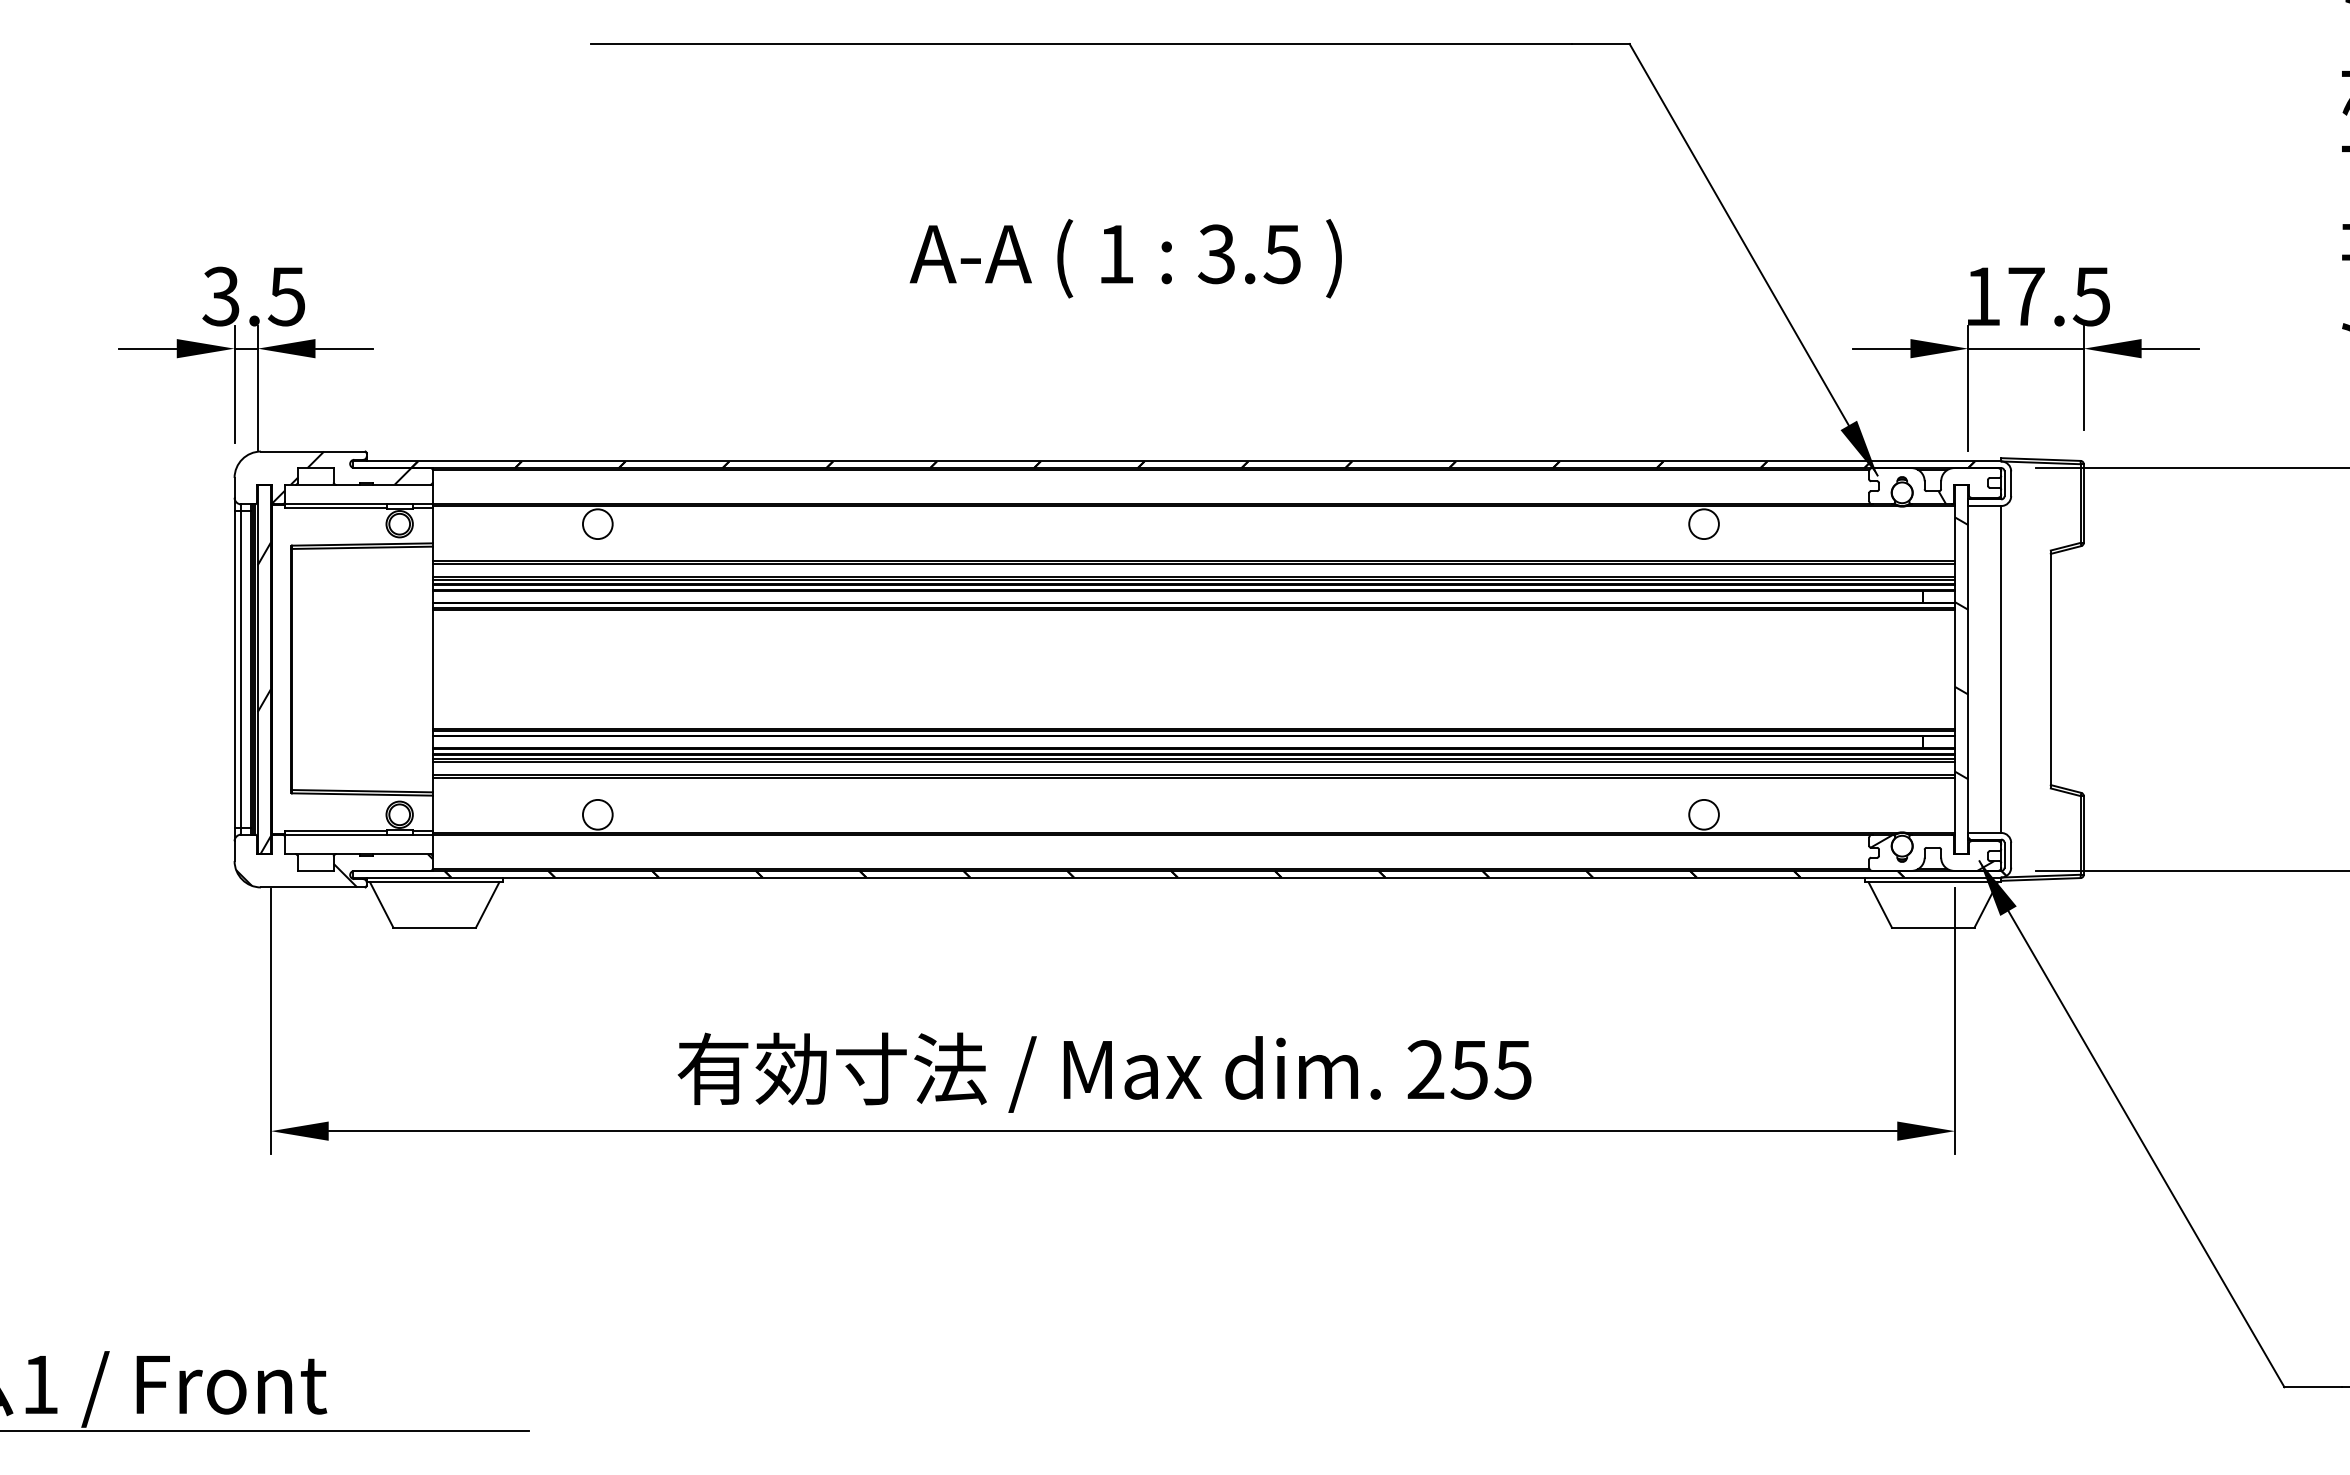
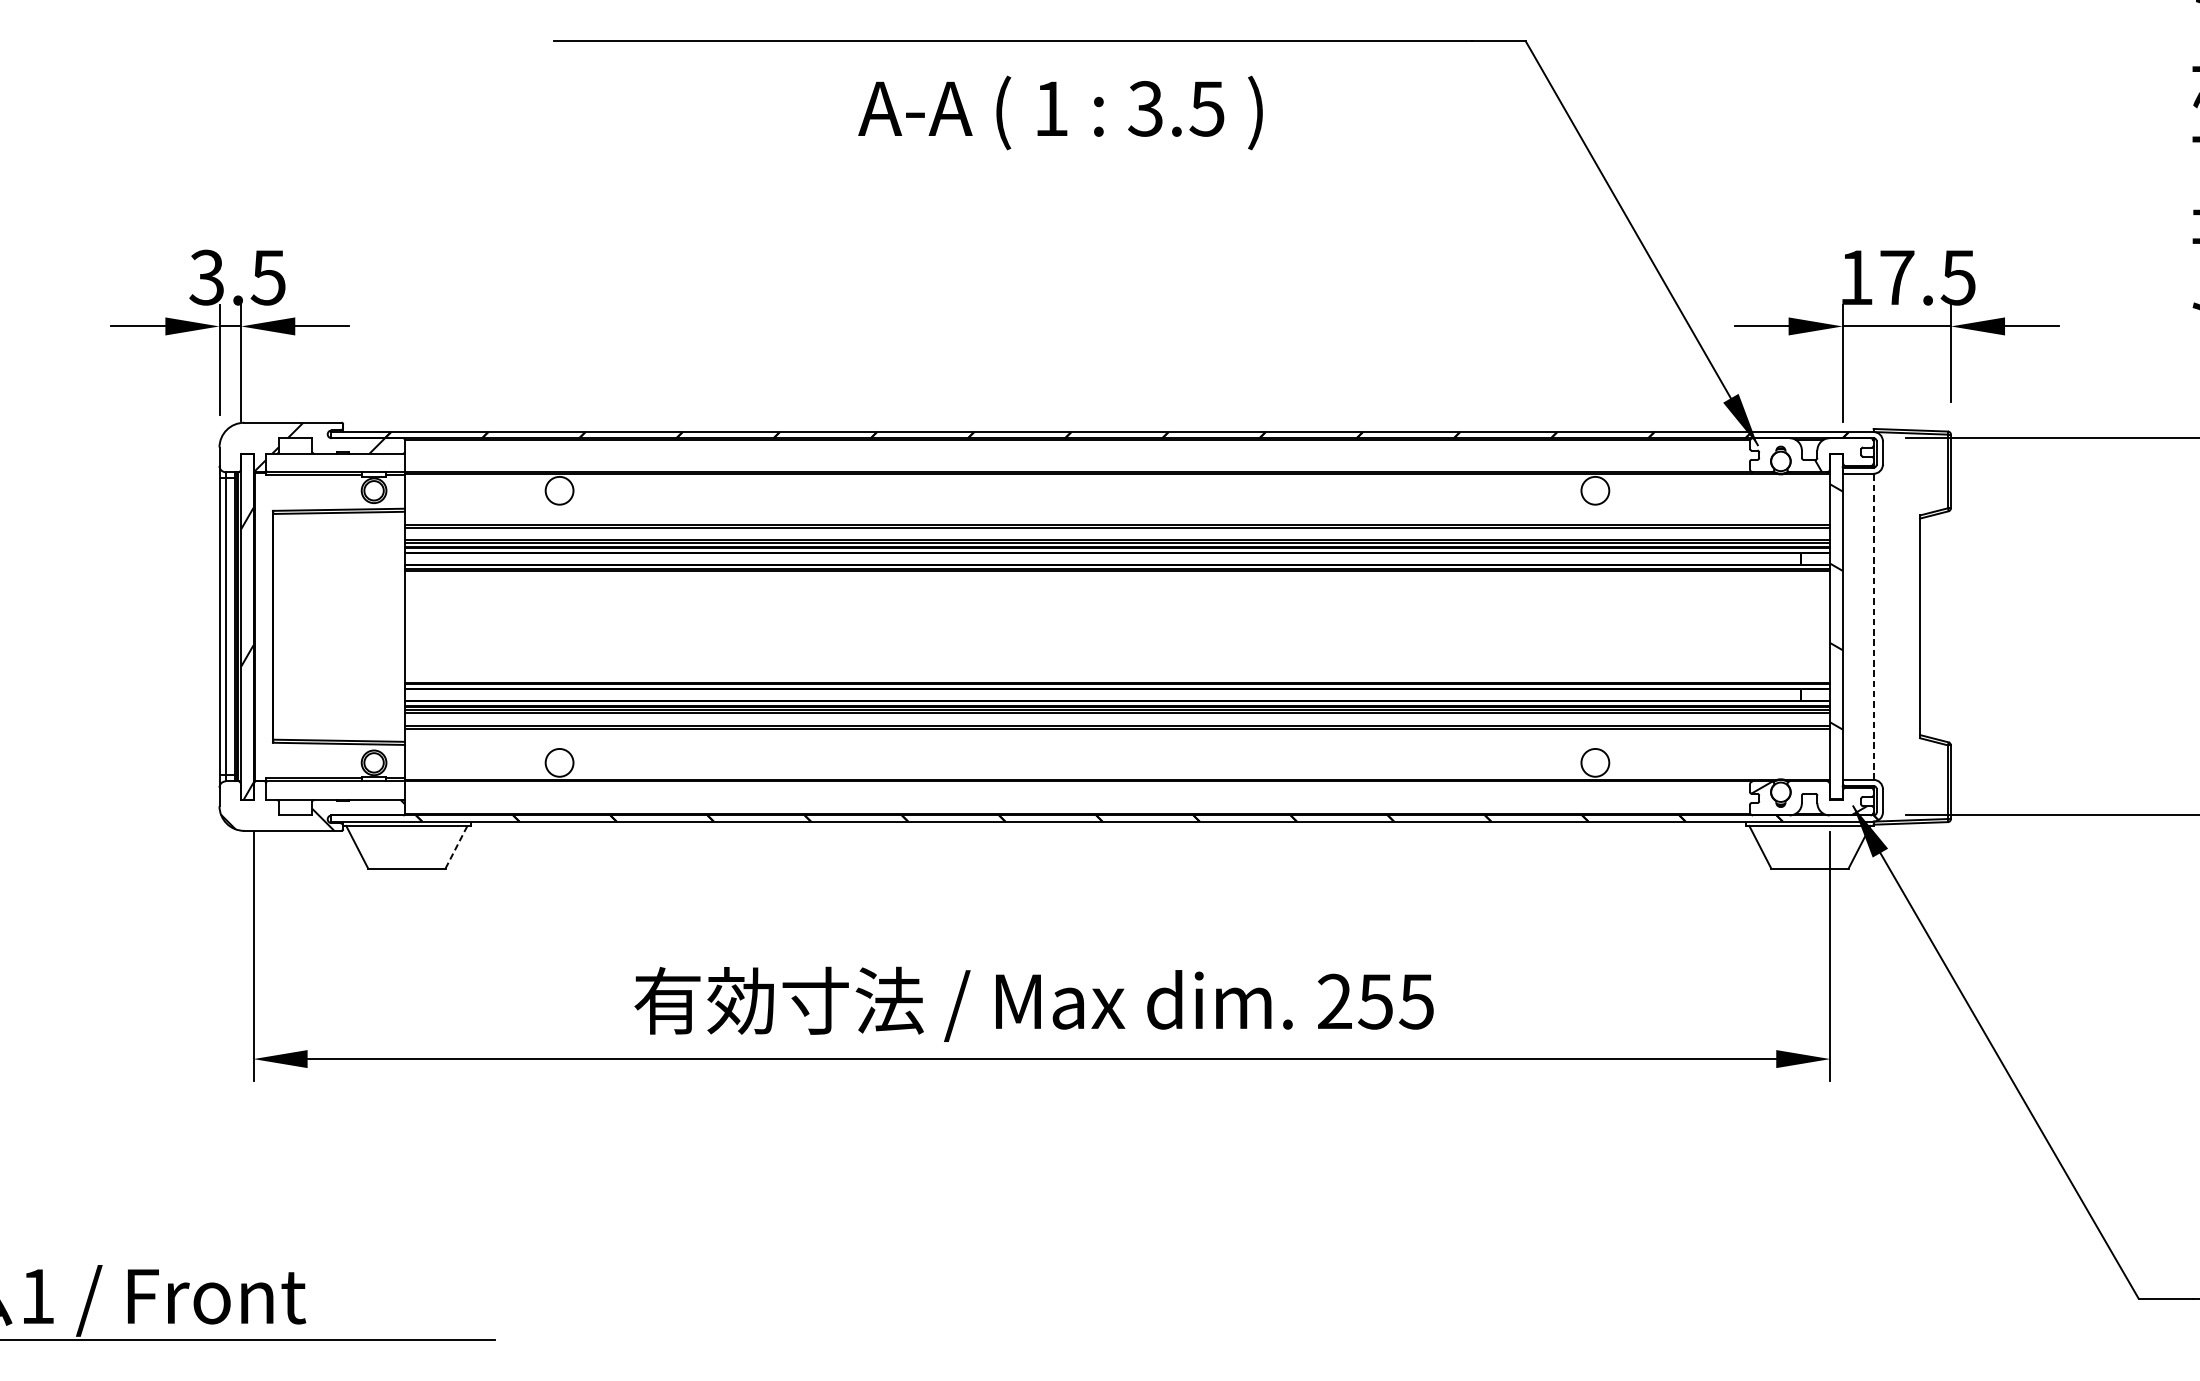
text: (1125, 258) -> (1060, 112), moved
line: (2001, 669) -> (1873, 626), solid -> dashed
line: (487, 904) -> (456, 846), solid -> dashed

